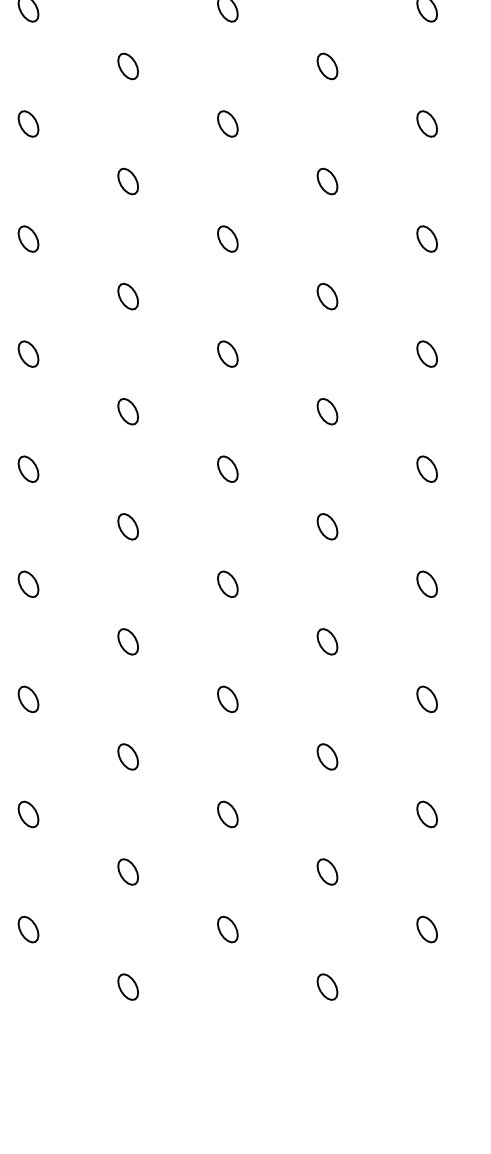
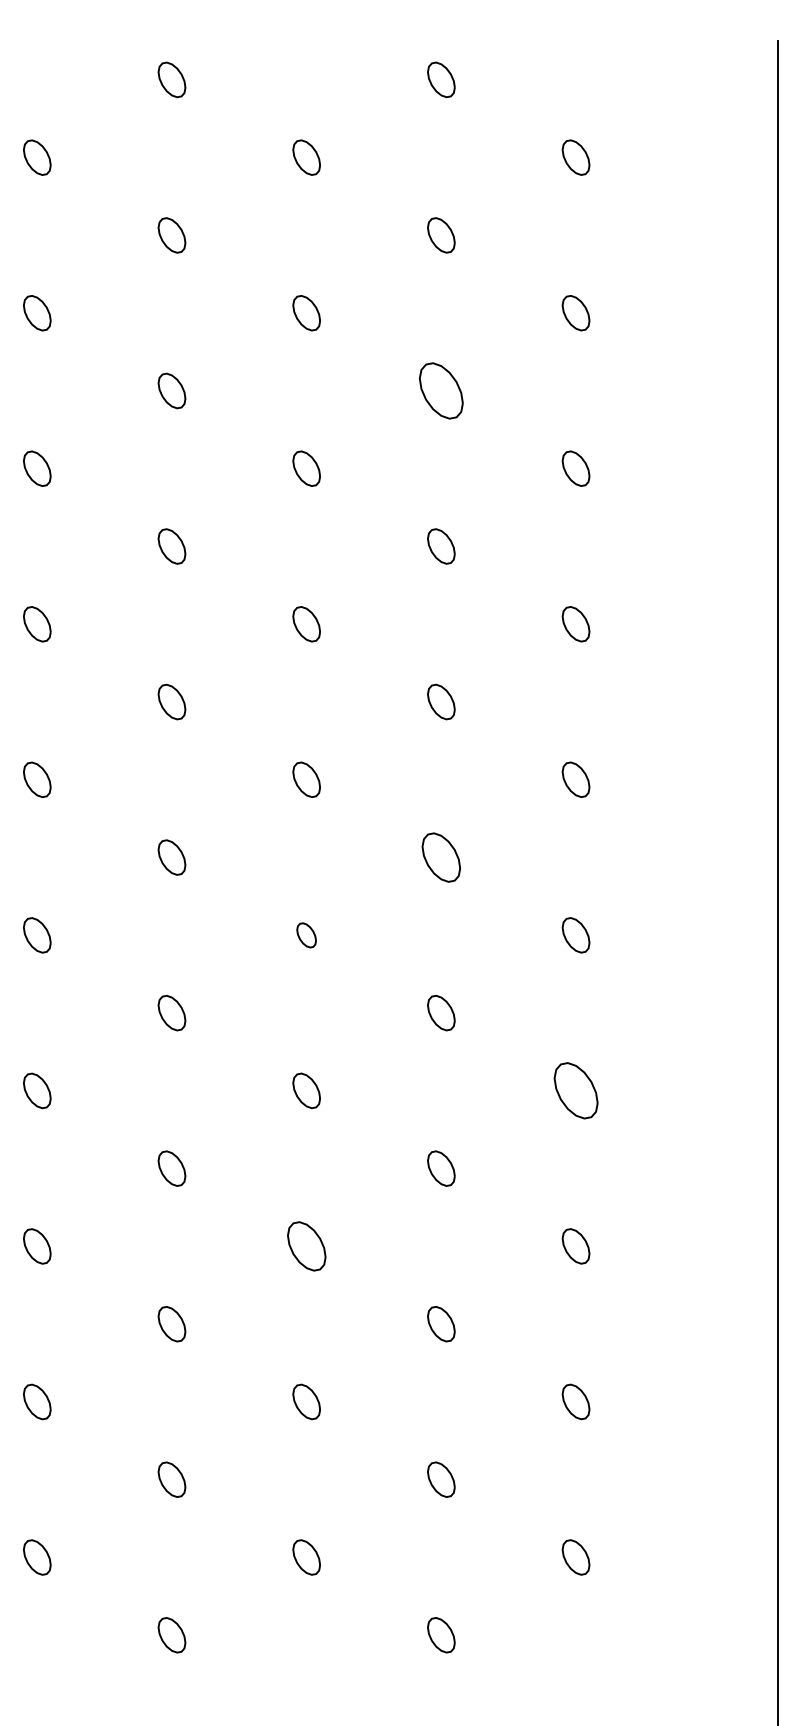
part: (327, 66) -> (441, 390), size x1.6
part: (327, 411) -> (441, 857), size x1.4
part: (227, 469) -> (306, 935), size x0.7
part: (426, 584) -> (575, 1090), size x1.6
part: (227, 699) -> (306, 1246), size x1.4

